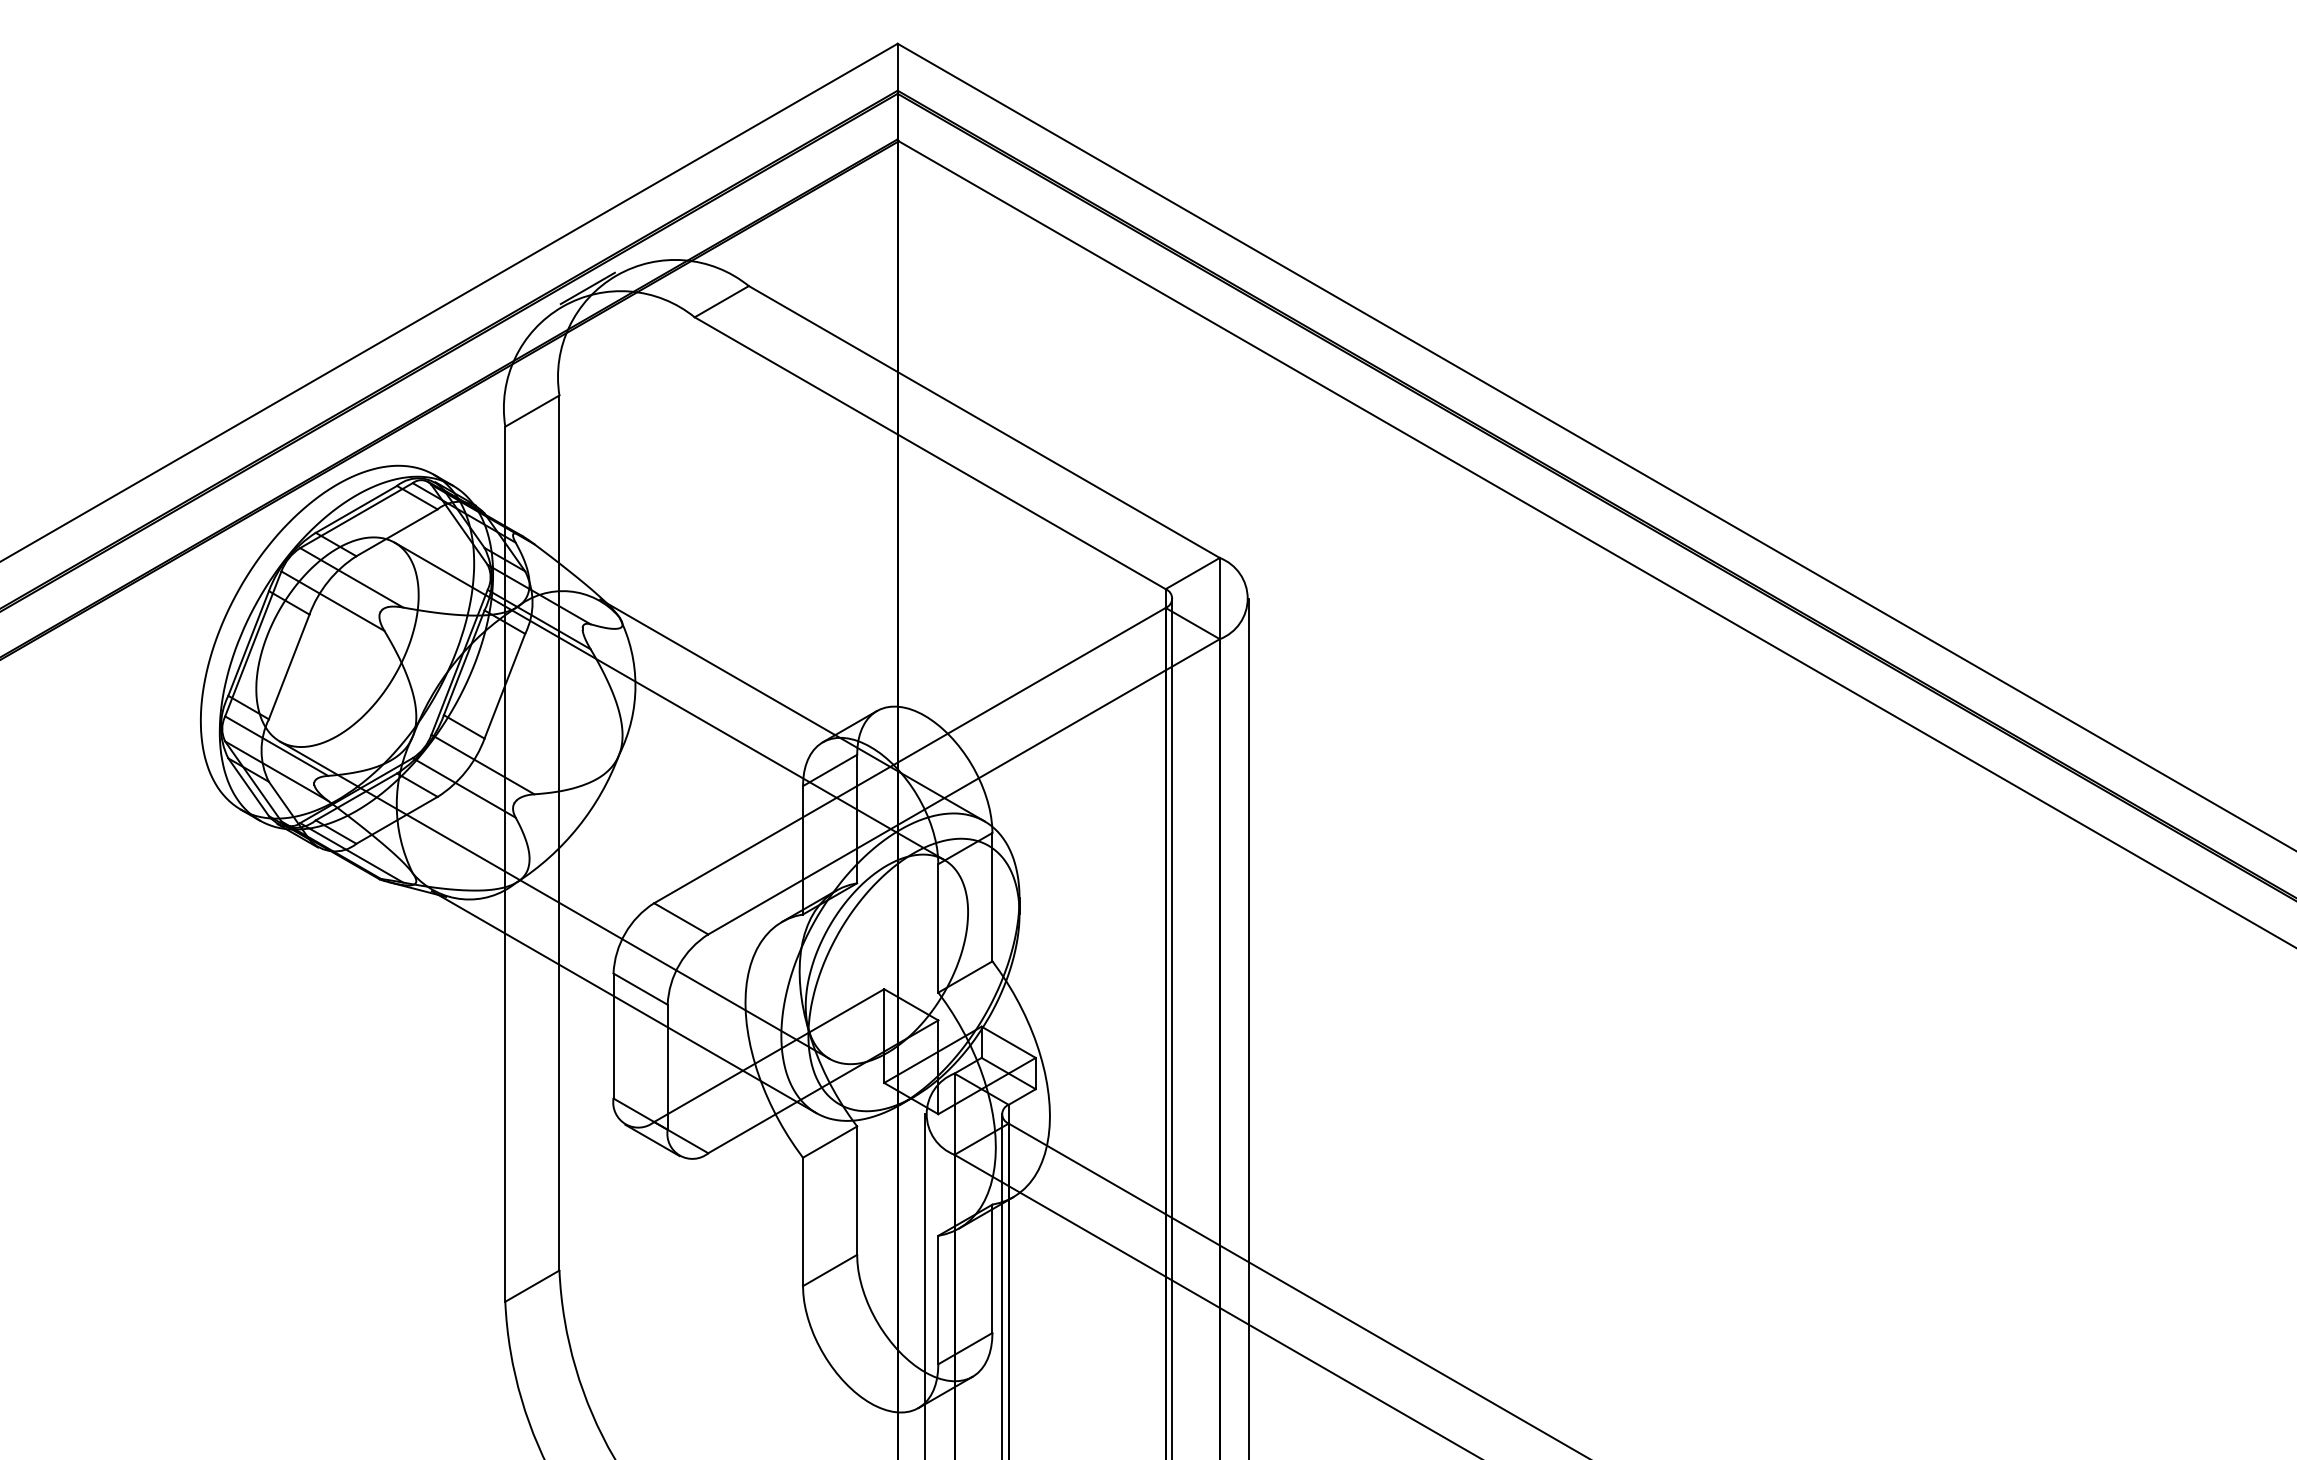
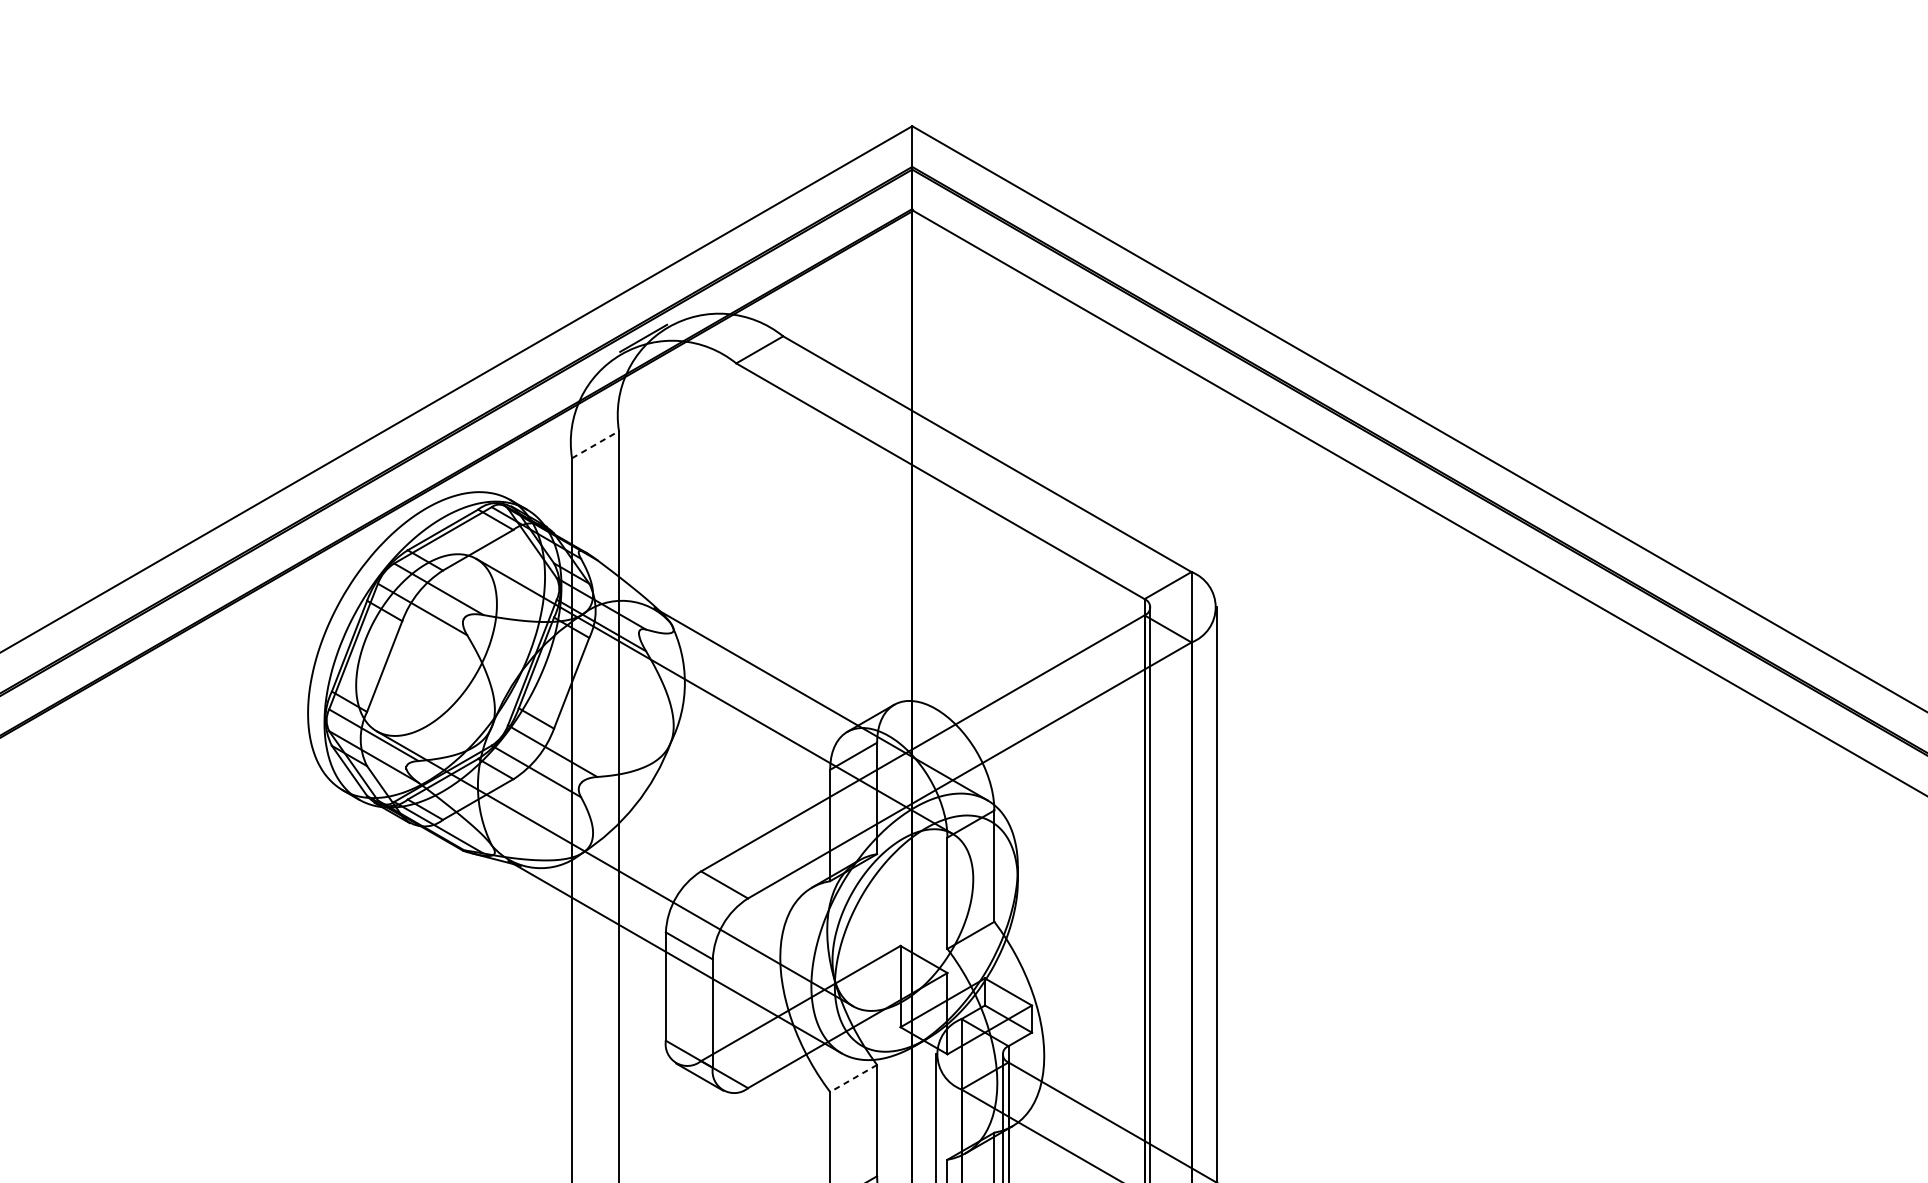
line: (532, 410) -> (595, 444), solid -> dashed
line: (829, 1142) -> (853, 1078), solid -> dashed

